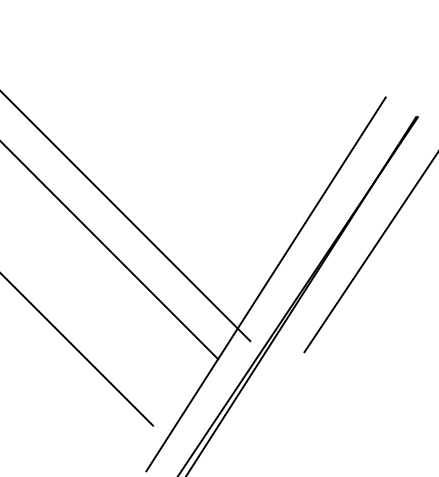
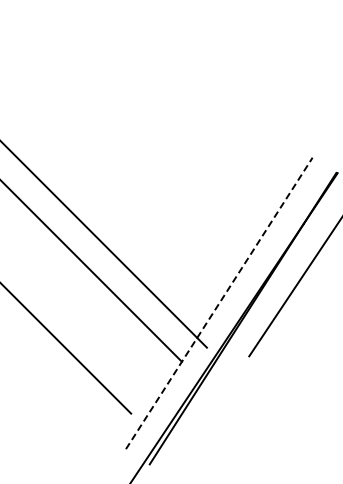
line: (266, 284) -> (219, 303), solid -> dashed

